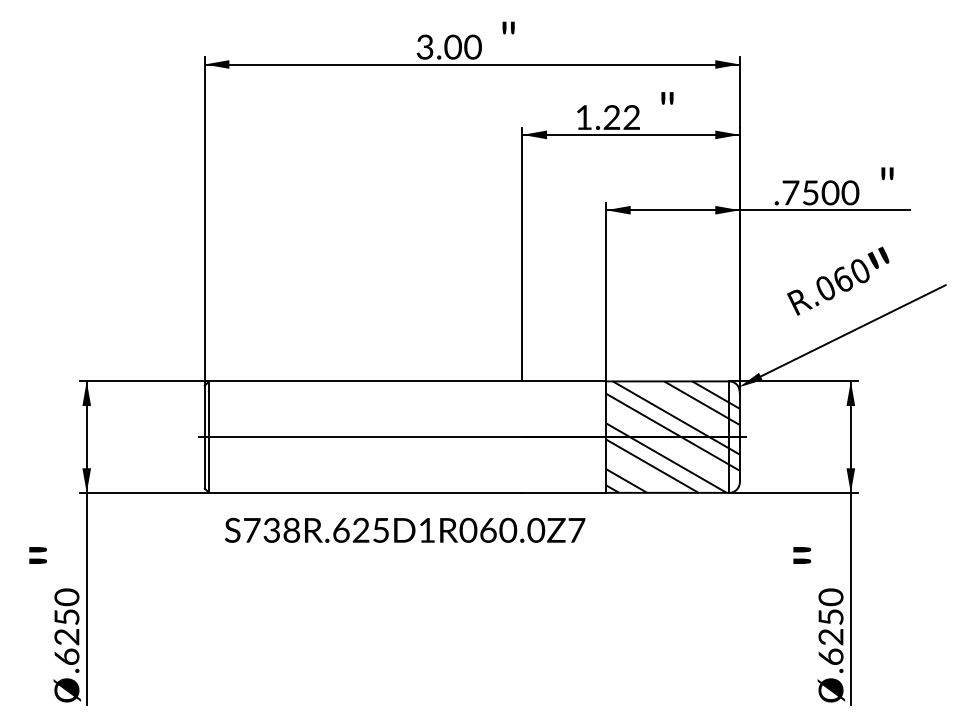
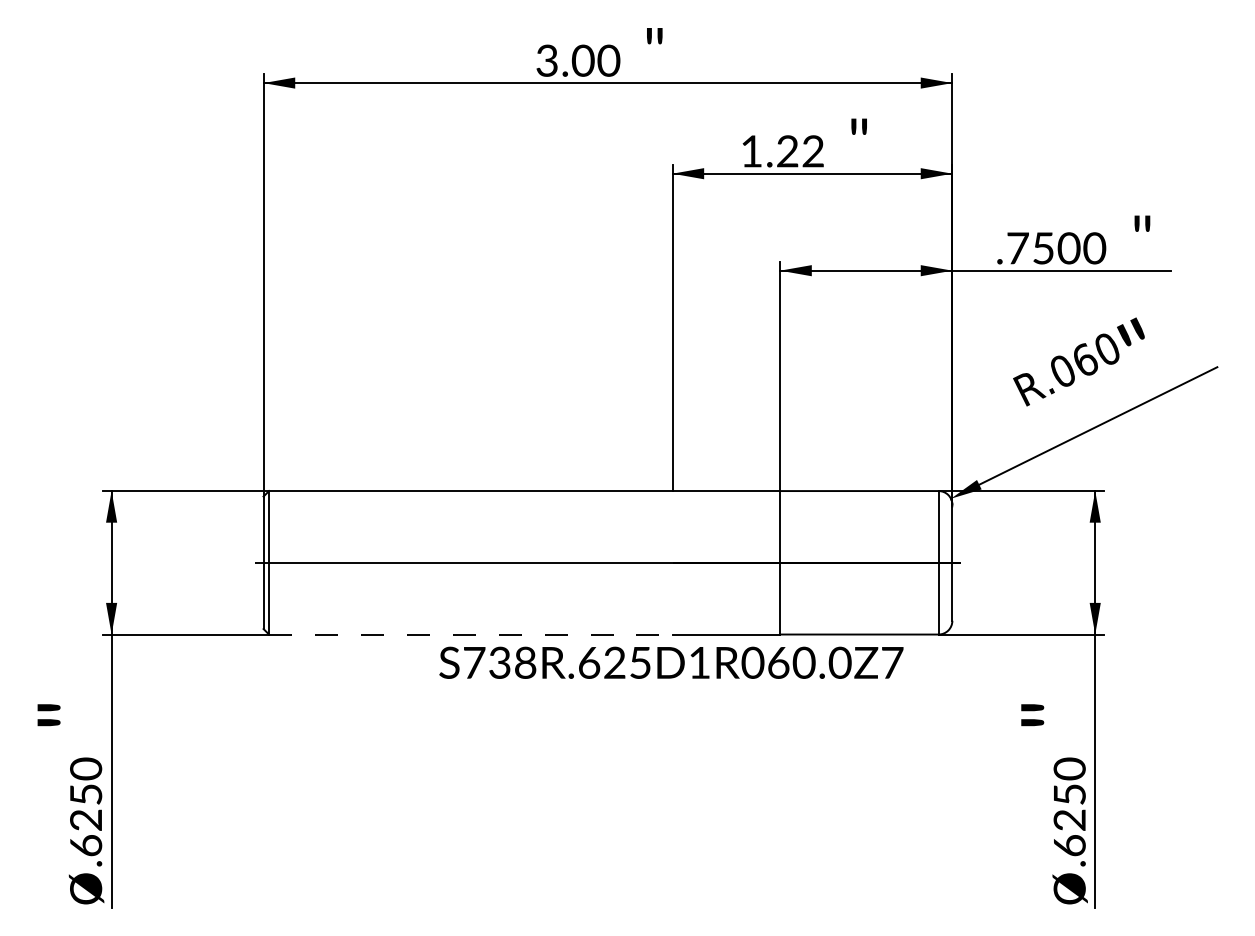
hatch: (673, 436) -> (866, 562), removed
line: (365, 492) -> (470, 634), solid -> dashed
text: (405, 530) -> (671, 662), moved

